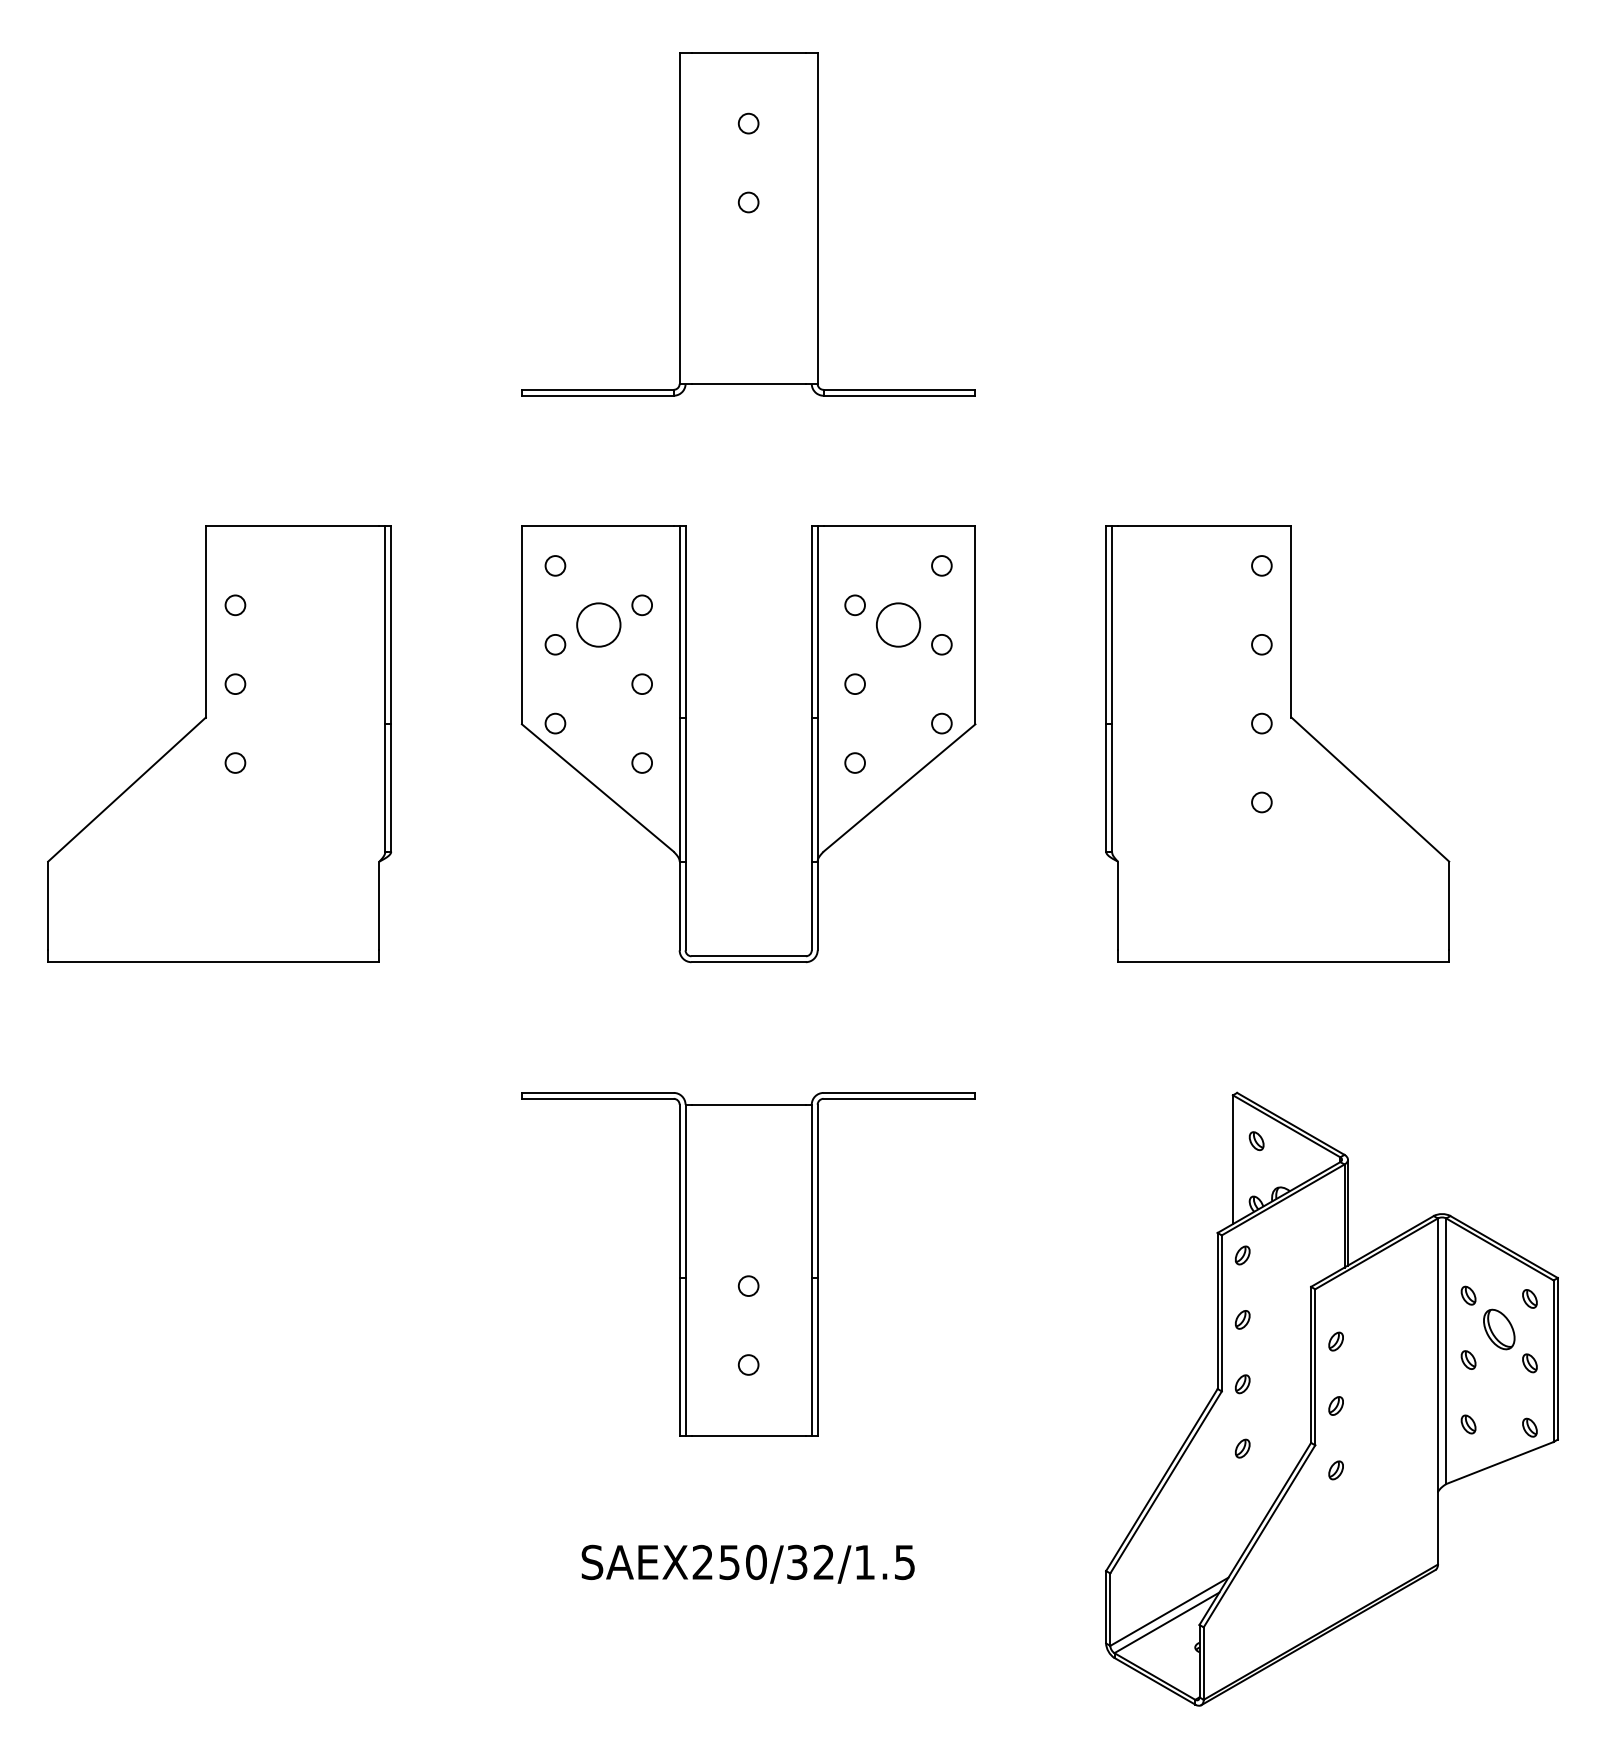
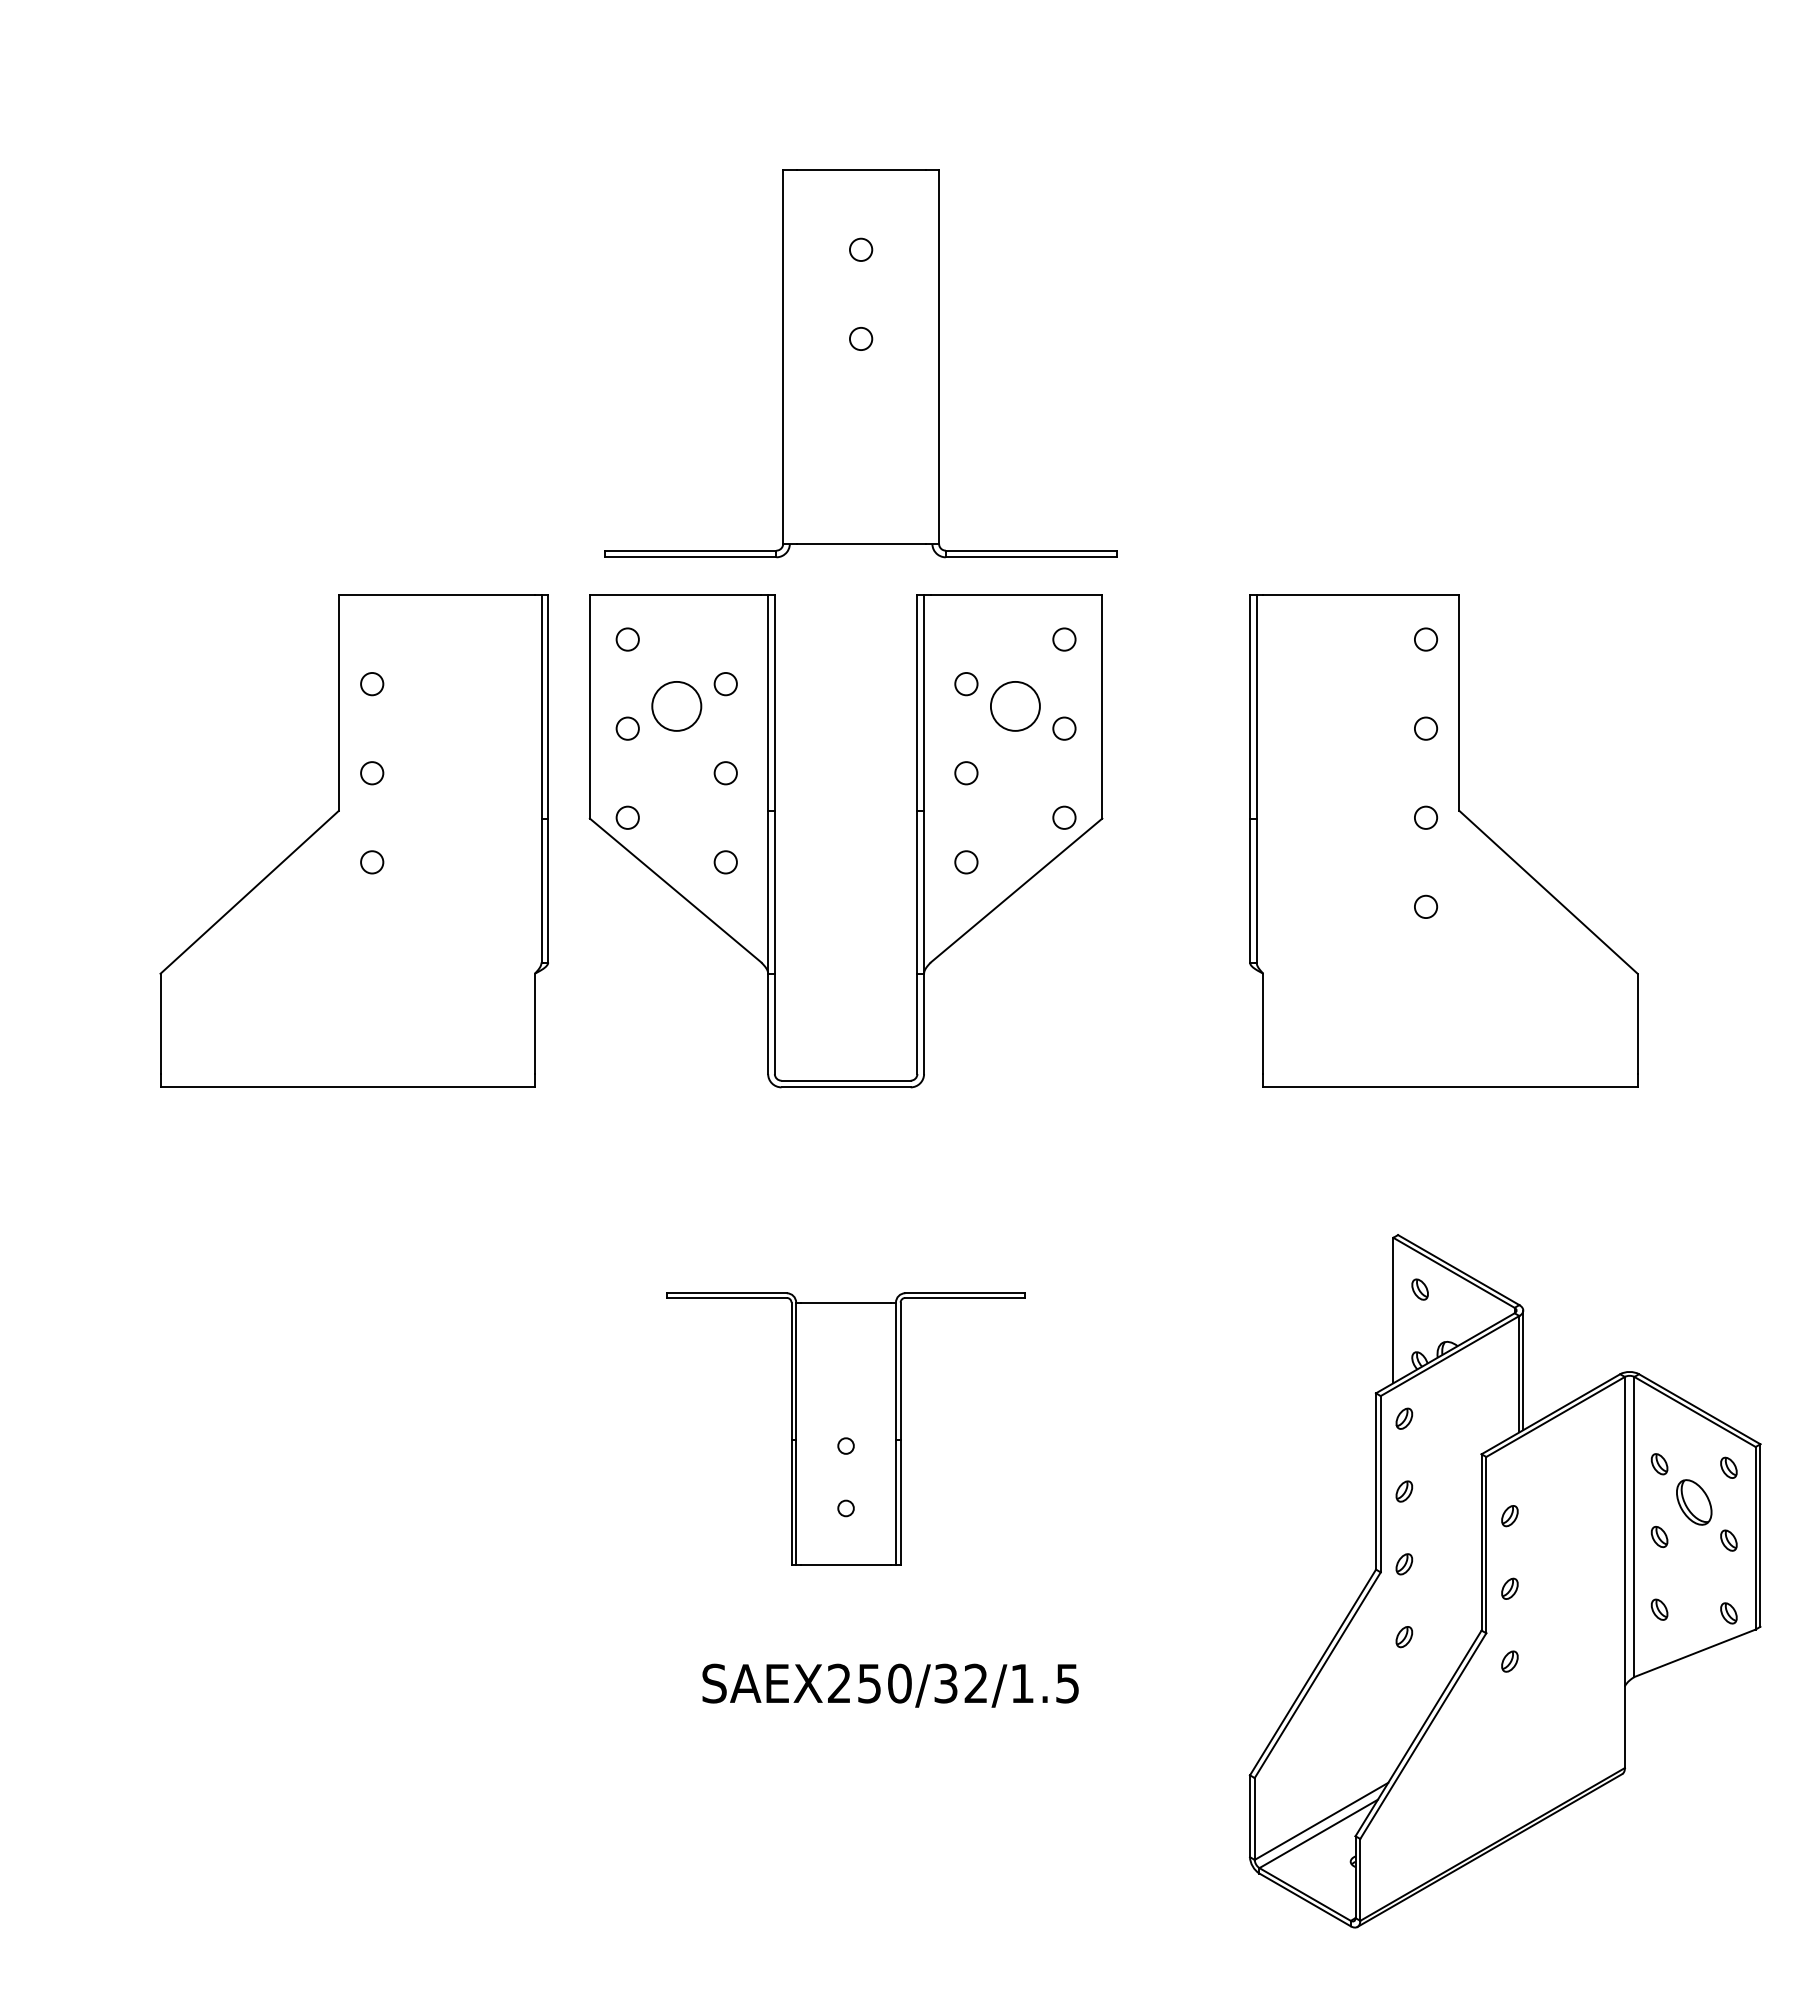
part: (748, 224) -> (860, 363), moved
part: (218, 743) -> (353, 840), moved
part: (748, 1264) -> (845, 1428), size x0.7
text: (748, 1564) -> (890, 1685), moved

